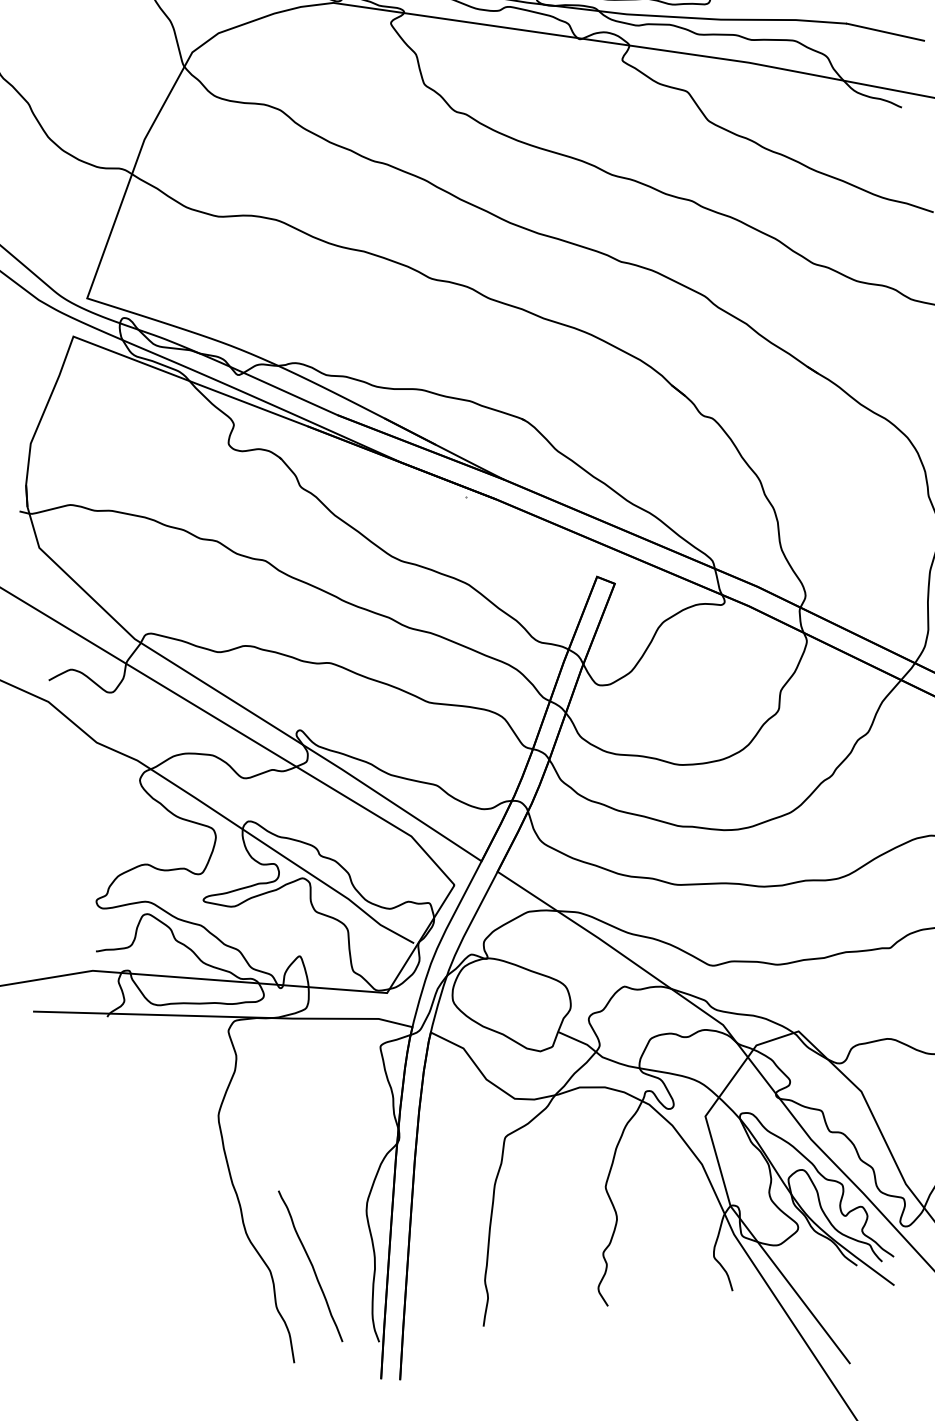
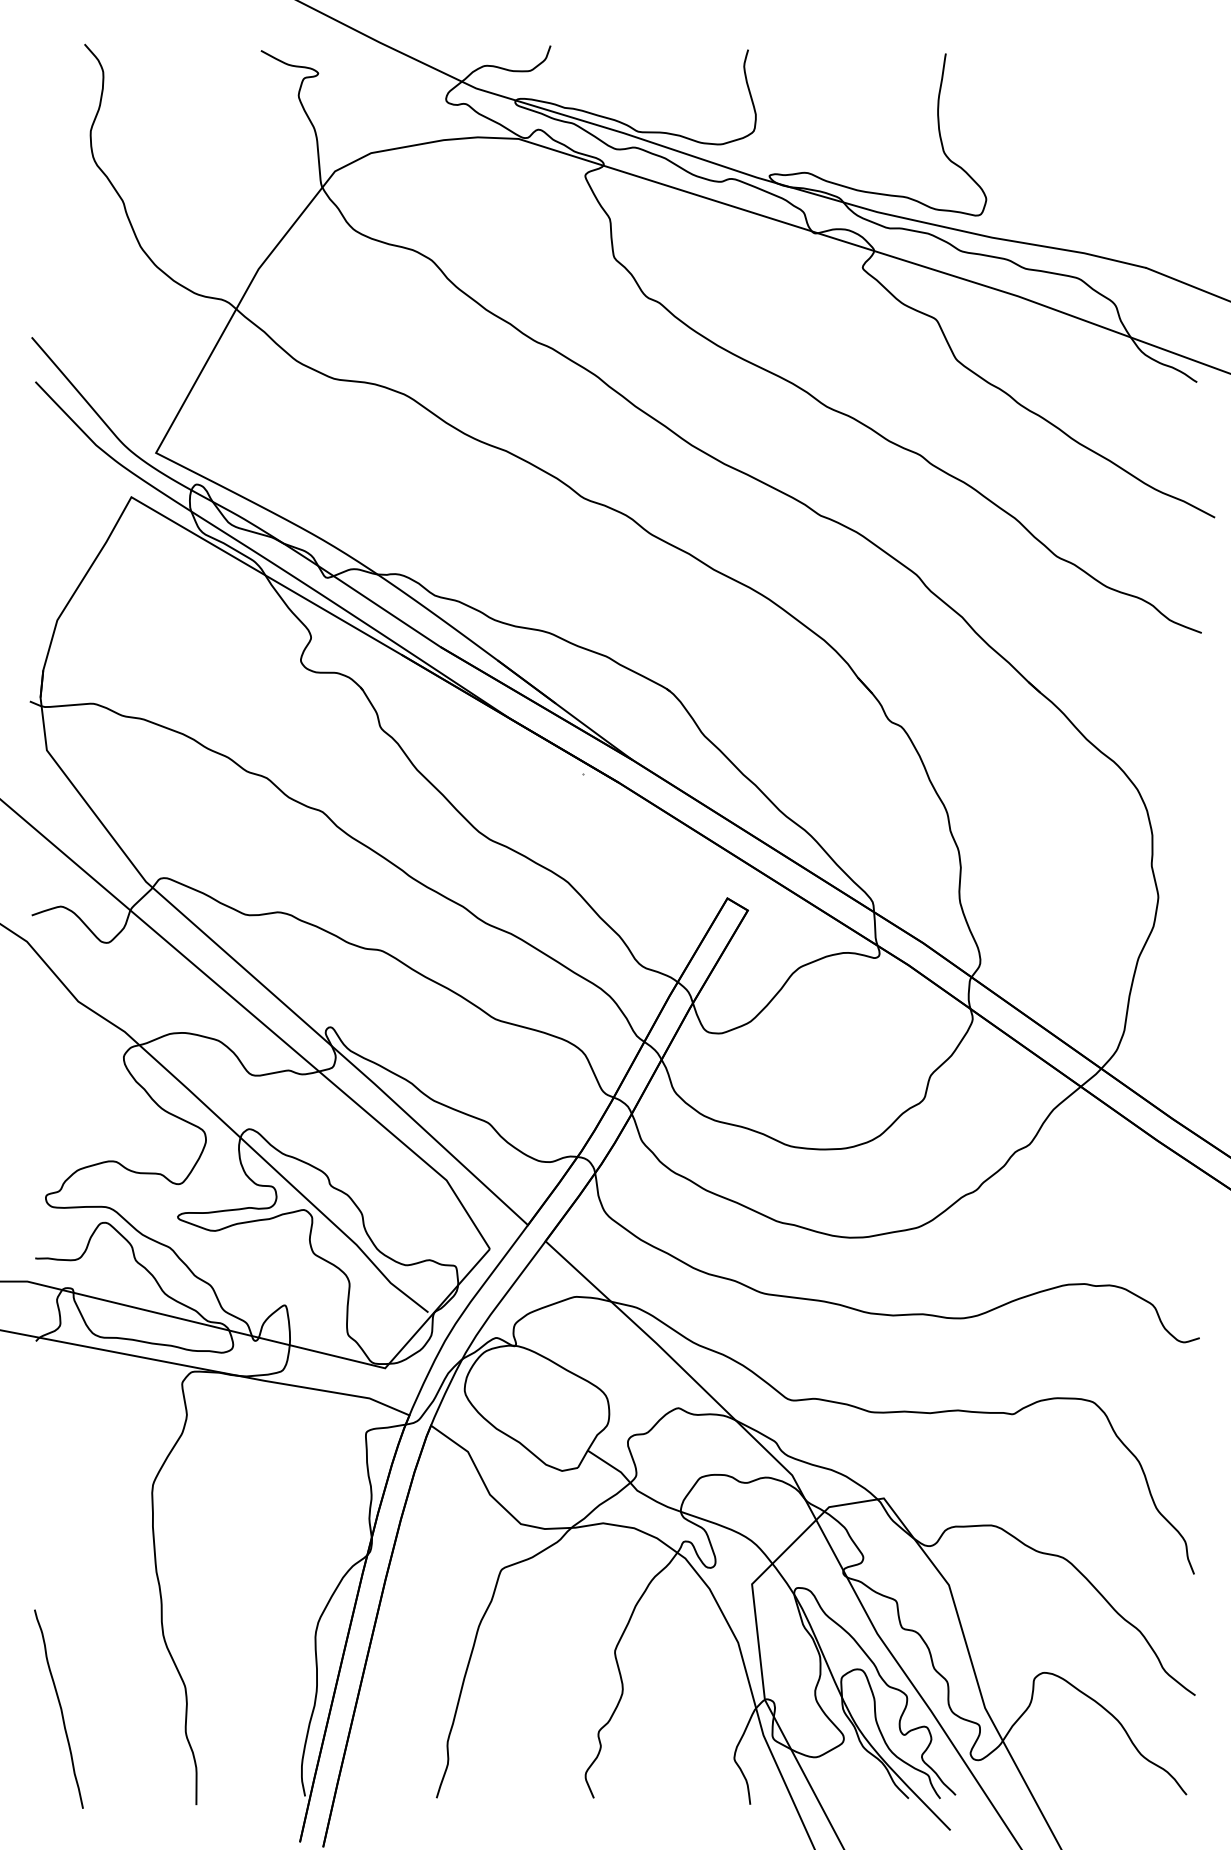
curve: (310, 1264) -> (59, 1707), moved

